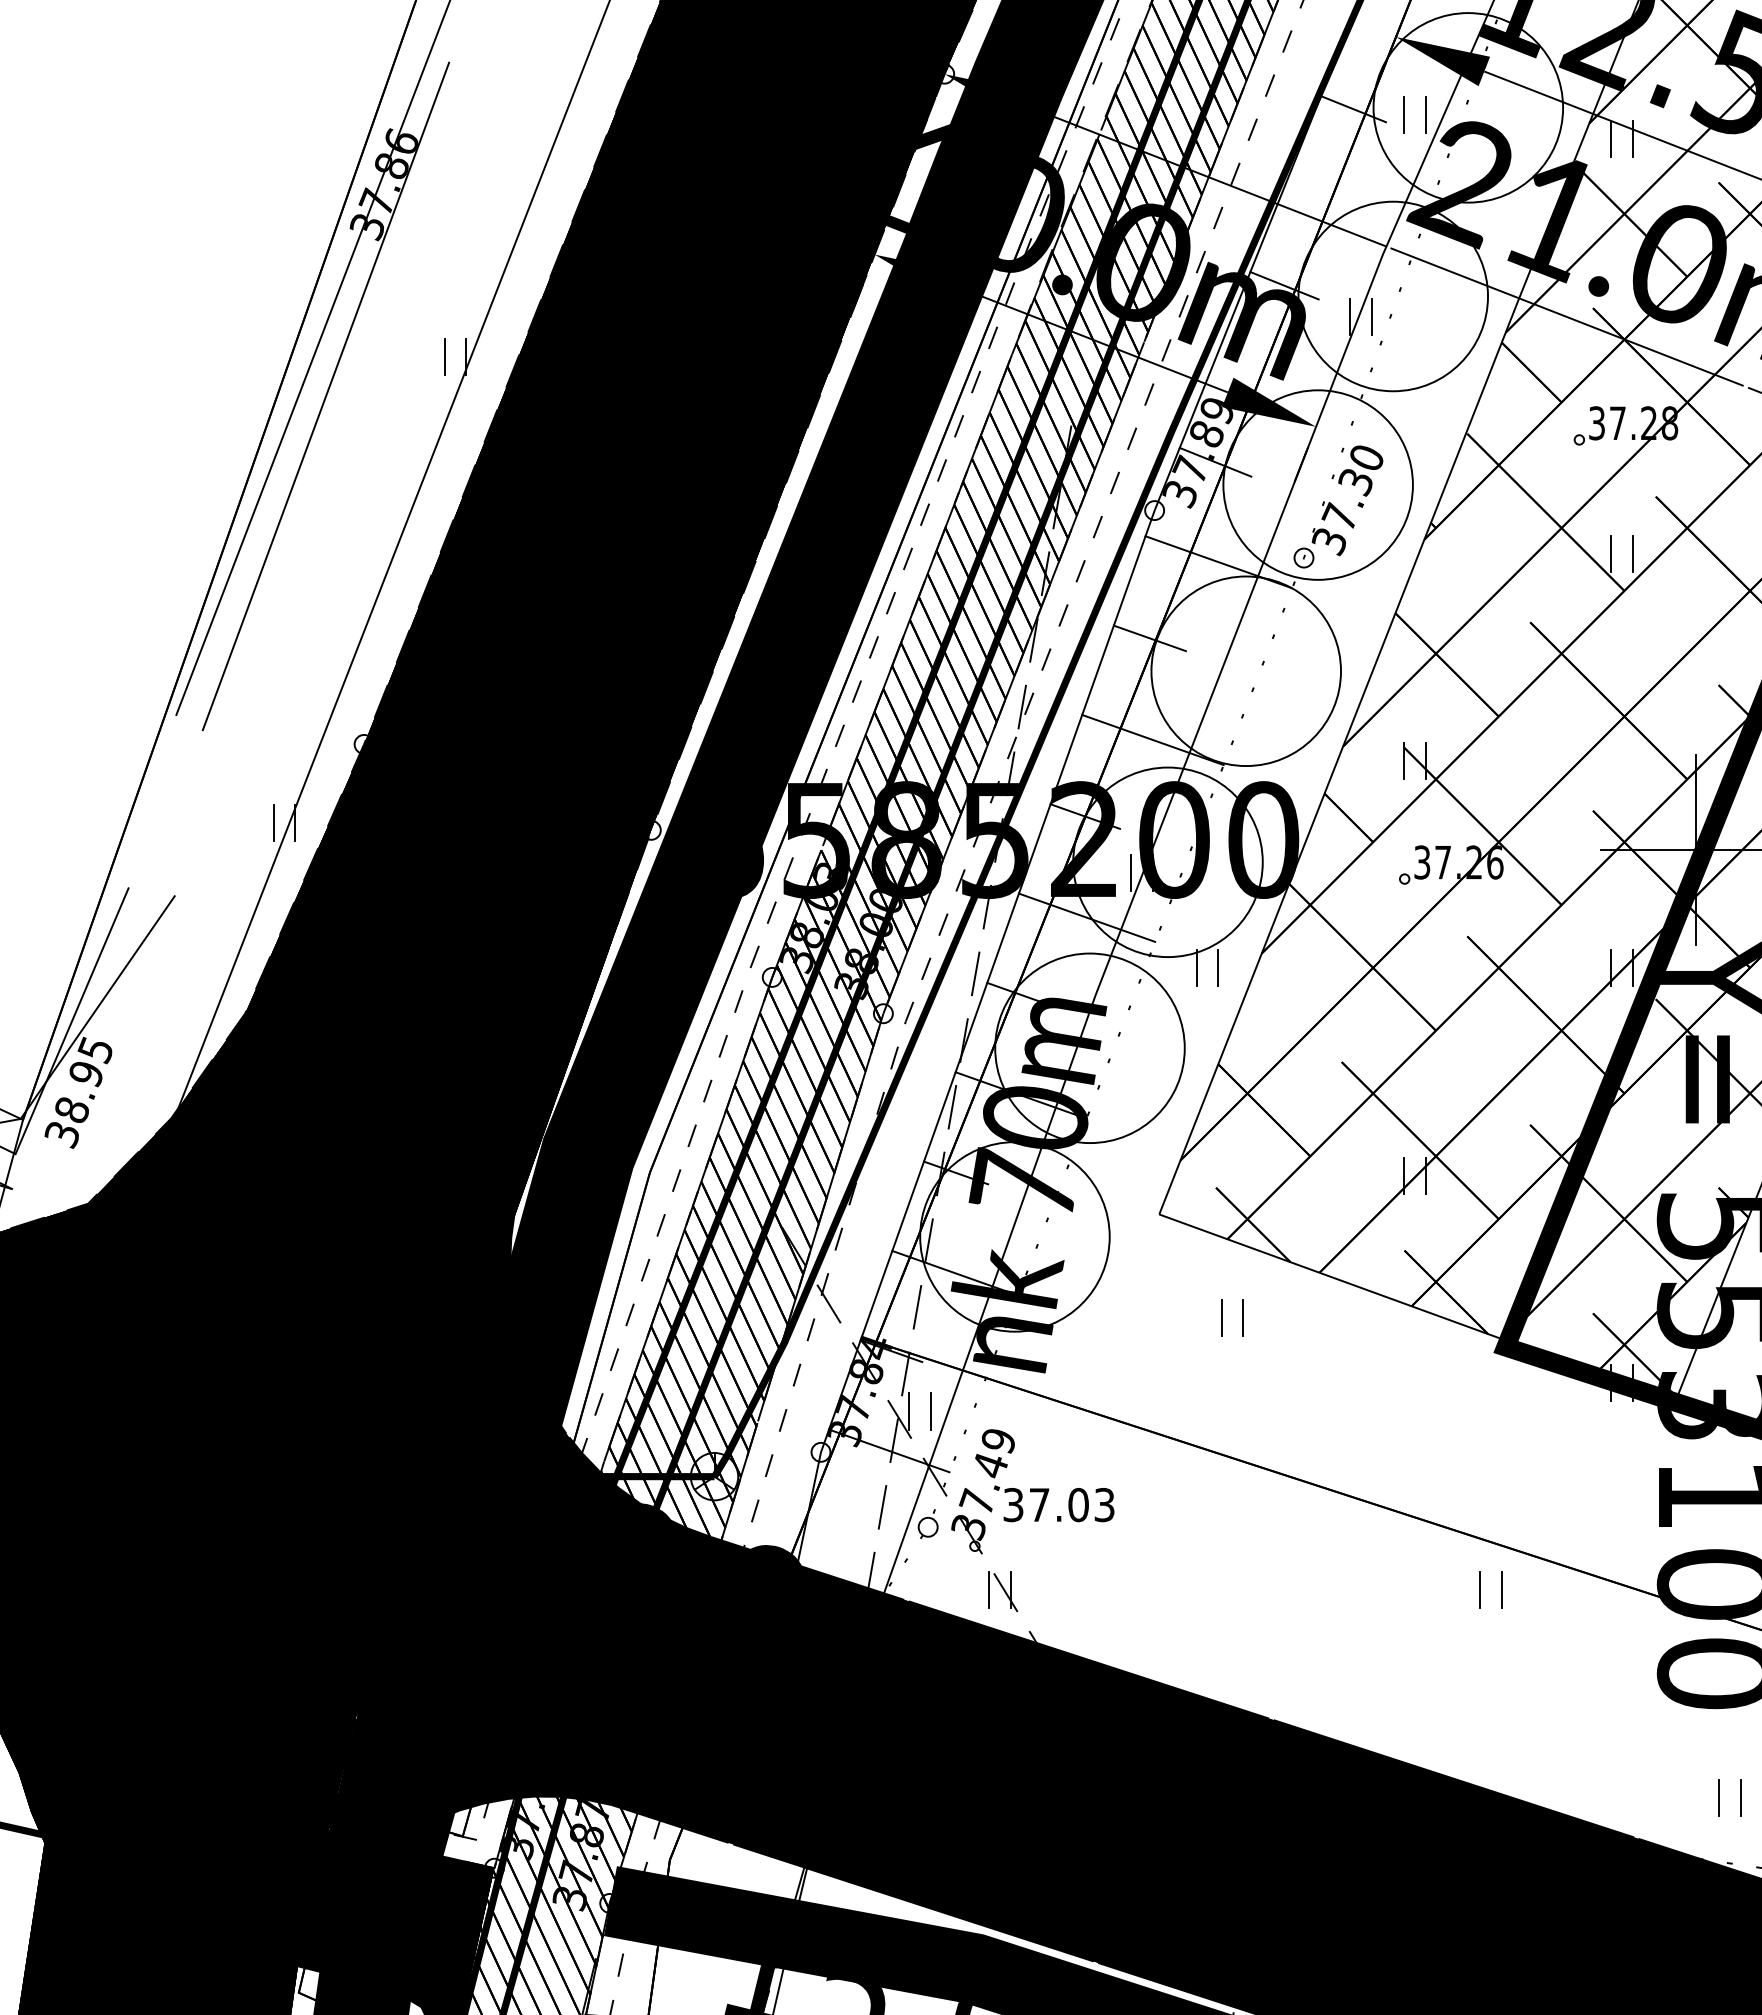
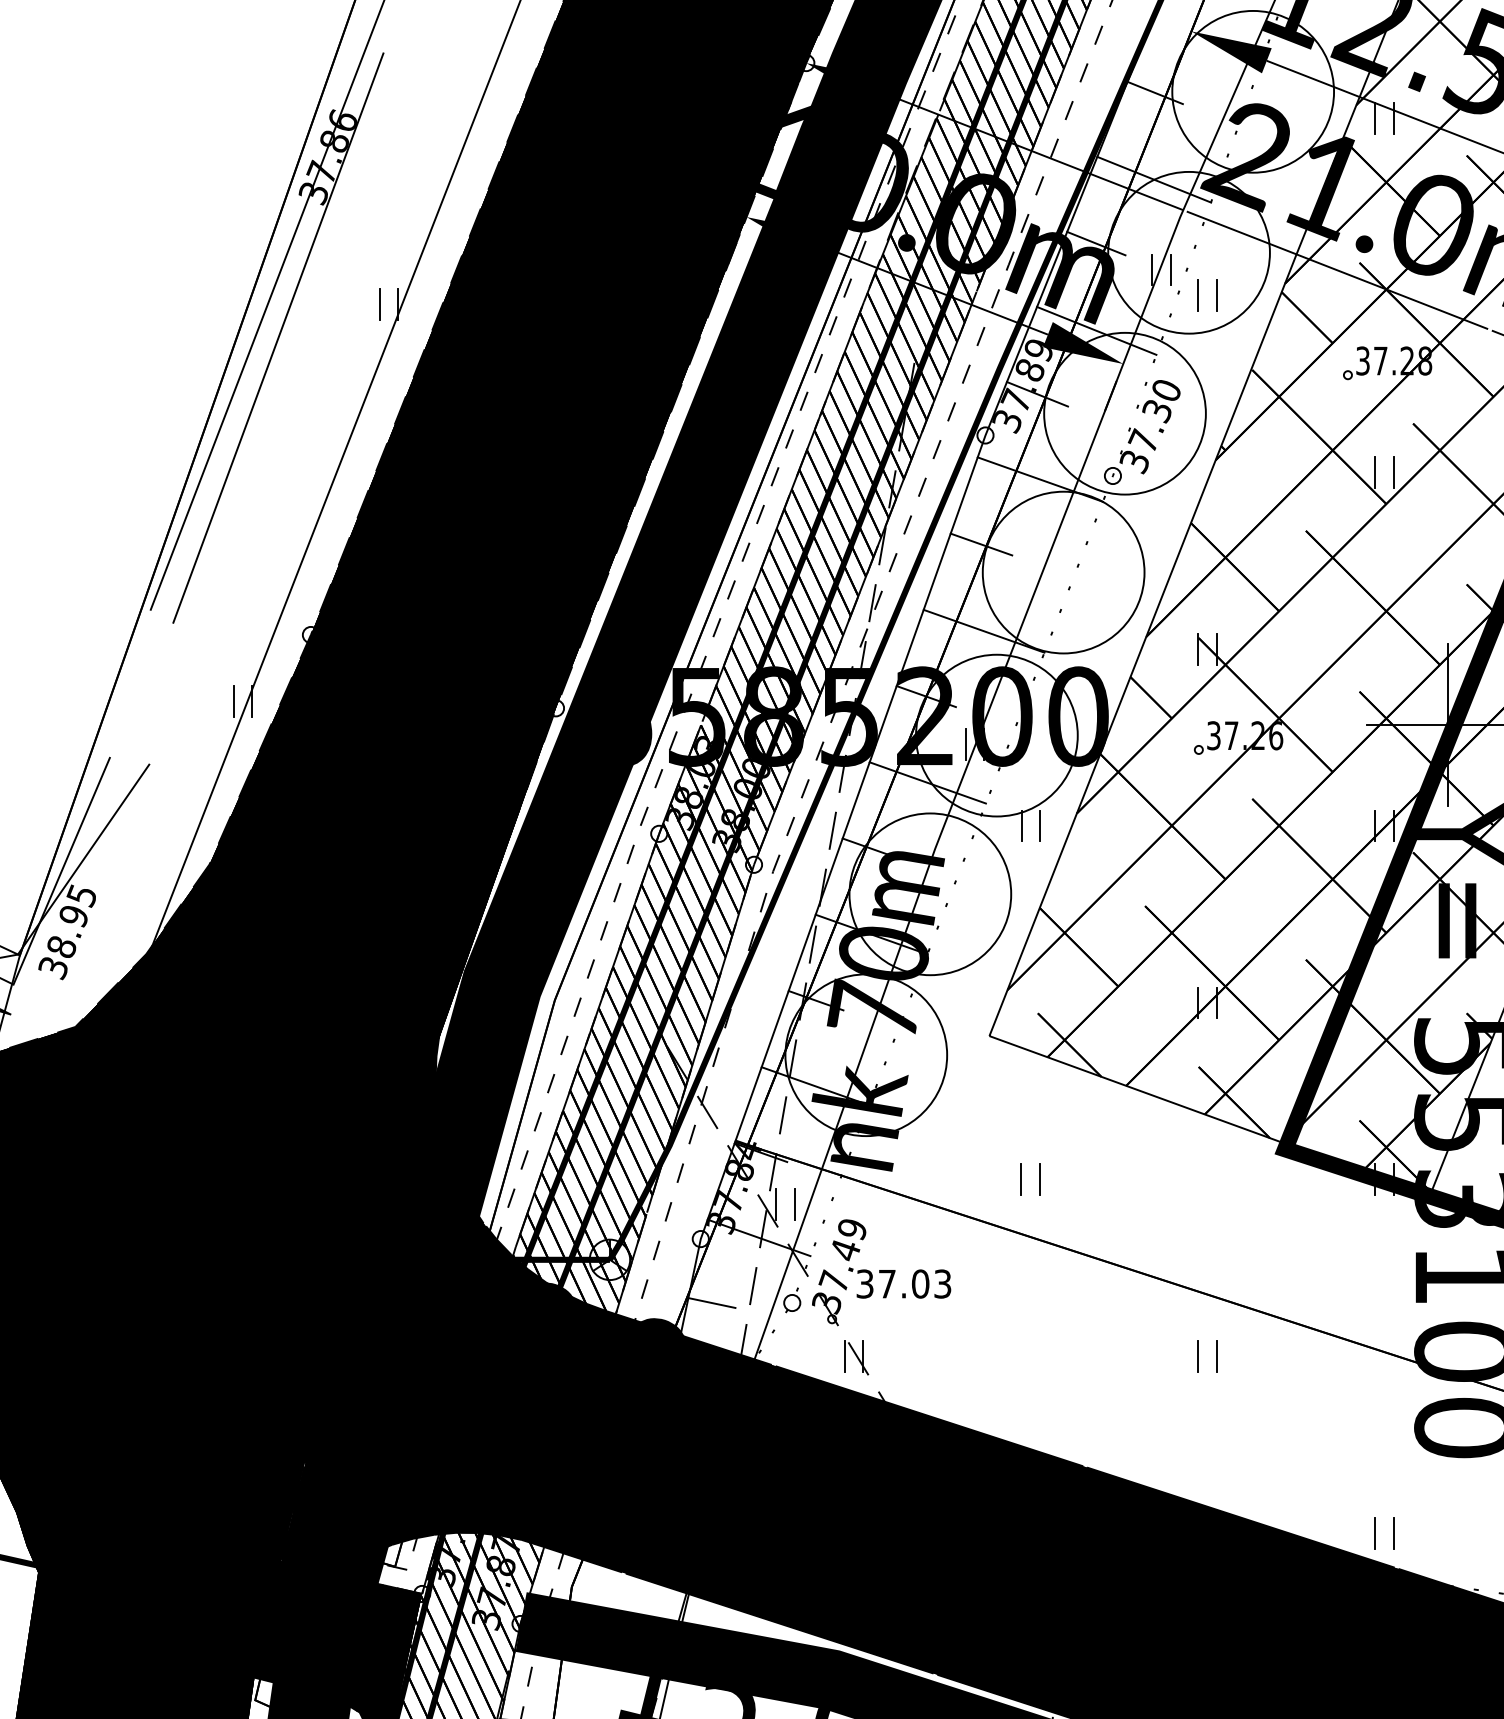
part: (1404, 114) -> (1198, 294), moved
line: (1351, 210) -> (1153, 179), added
line: (1284, 388) -> (1096, 331), added
part: (1222, 1317) -> (1022, 1179), moved
line: (833, 1527) -> (711, 1303), added
part: (1480, 1589) -> (1198, 1356), moved
part: (1719, 1797) -> (1375, 1533), moved

